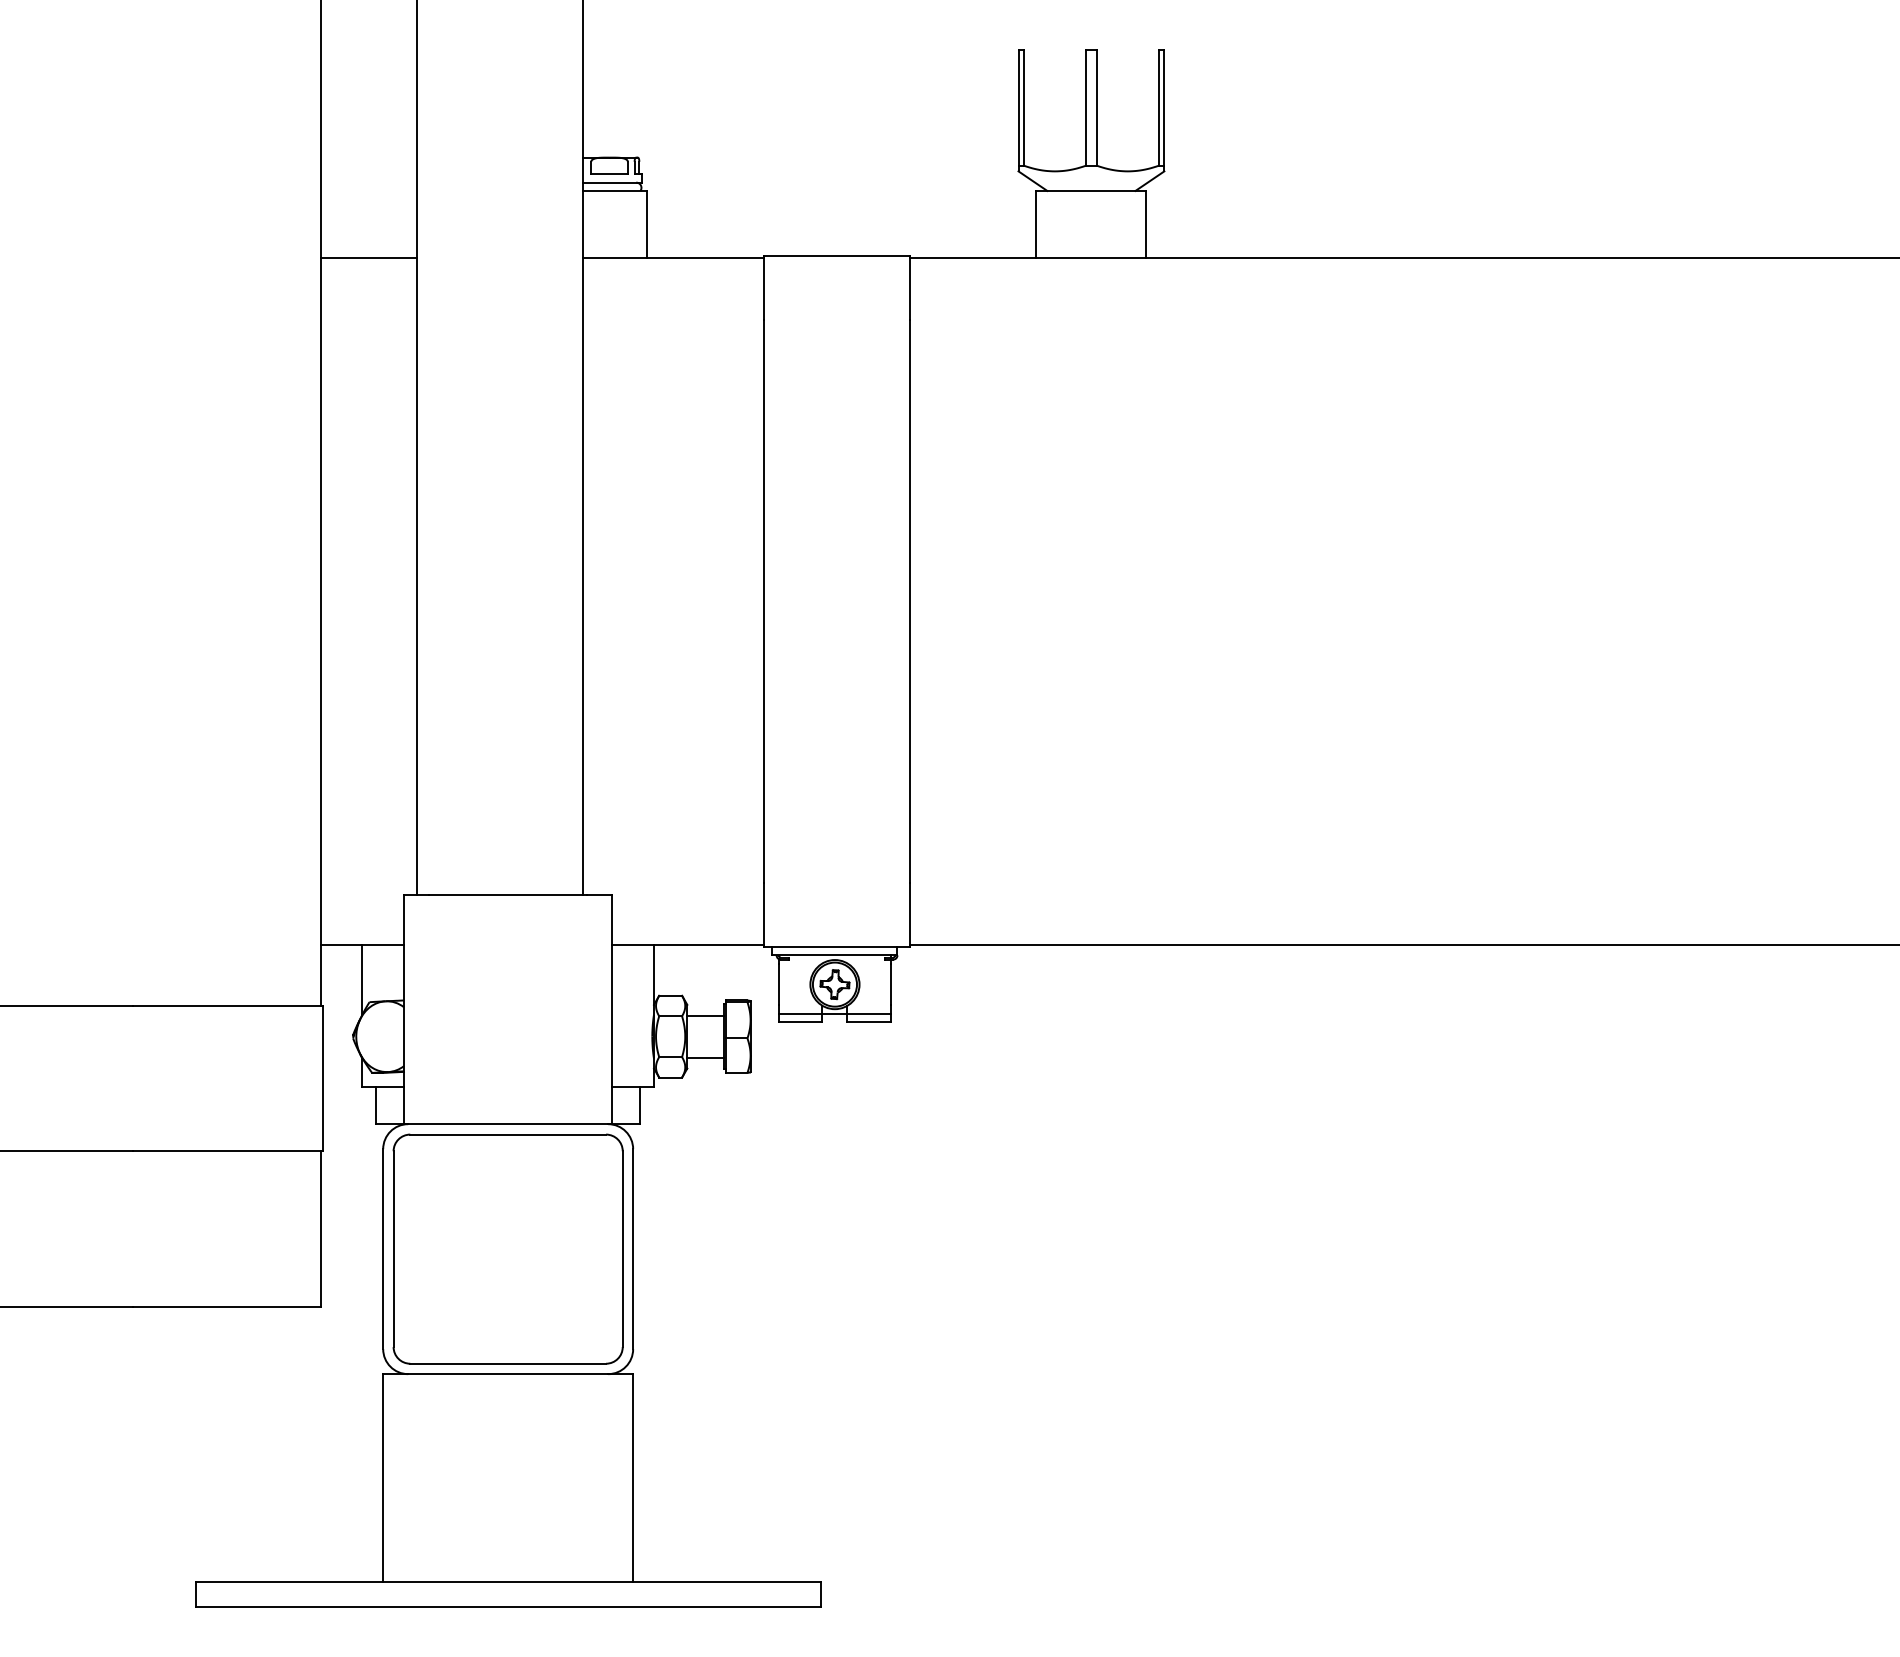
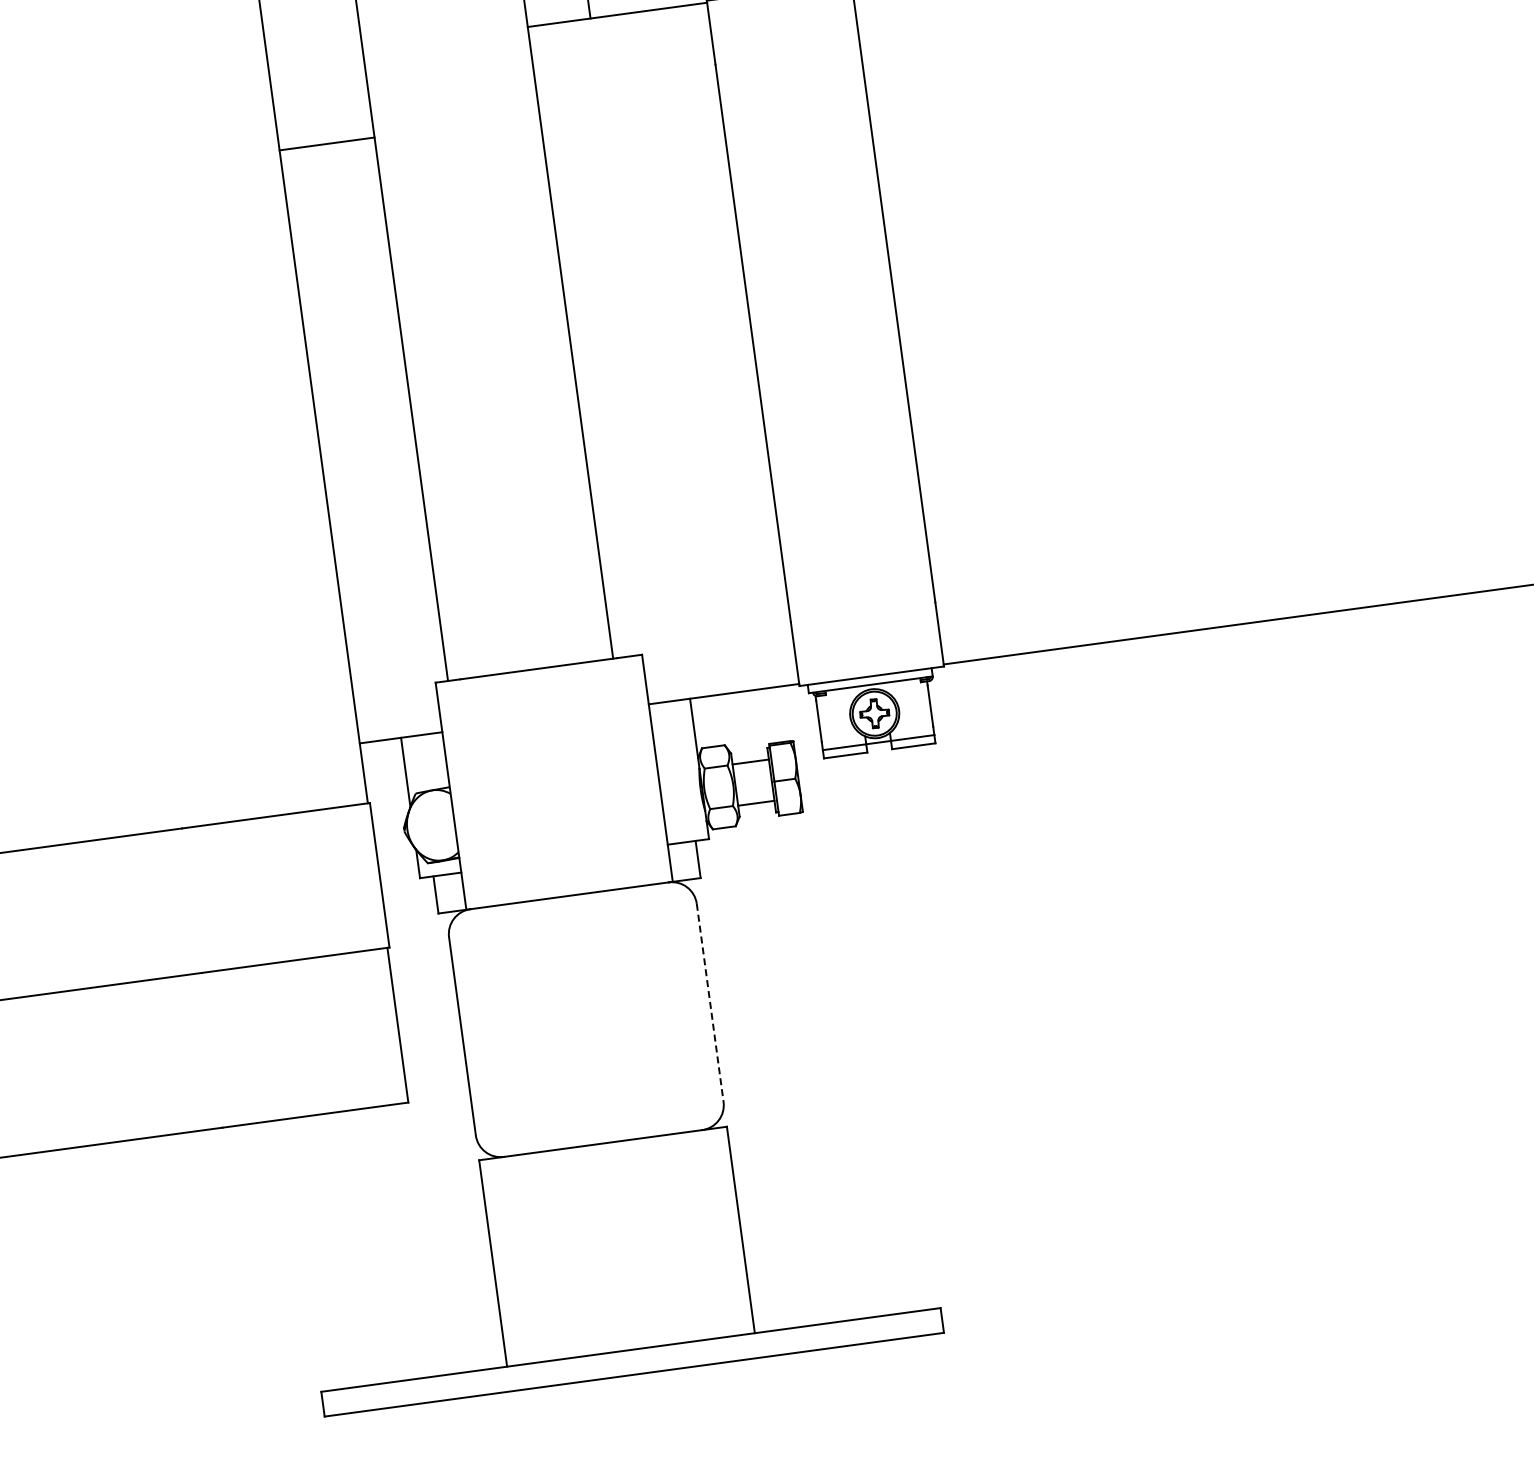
line: (368, 257) -> (326, 143), moved
part: (507, 1248) -> (585, 1019), removed
line: (633, 1249) -> (710, 1003), solid -> dashed

